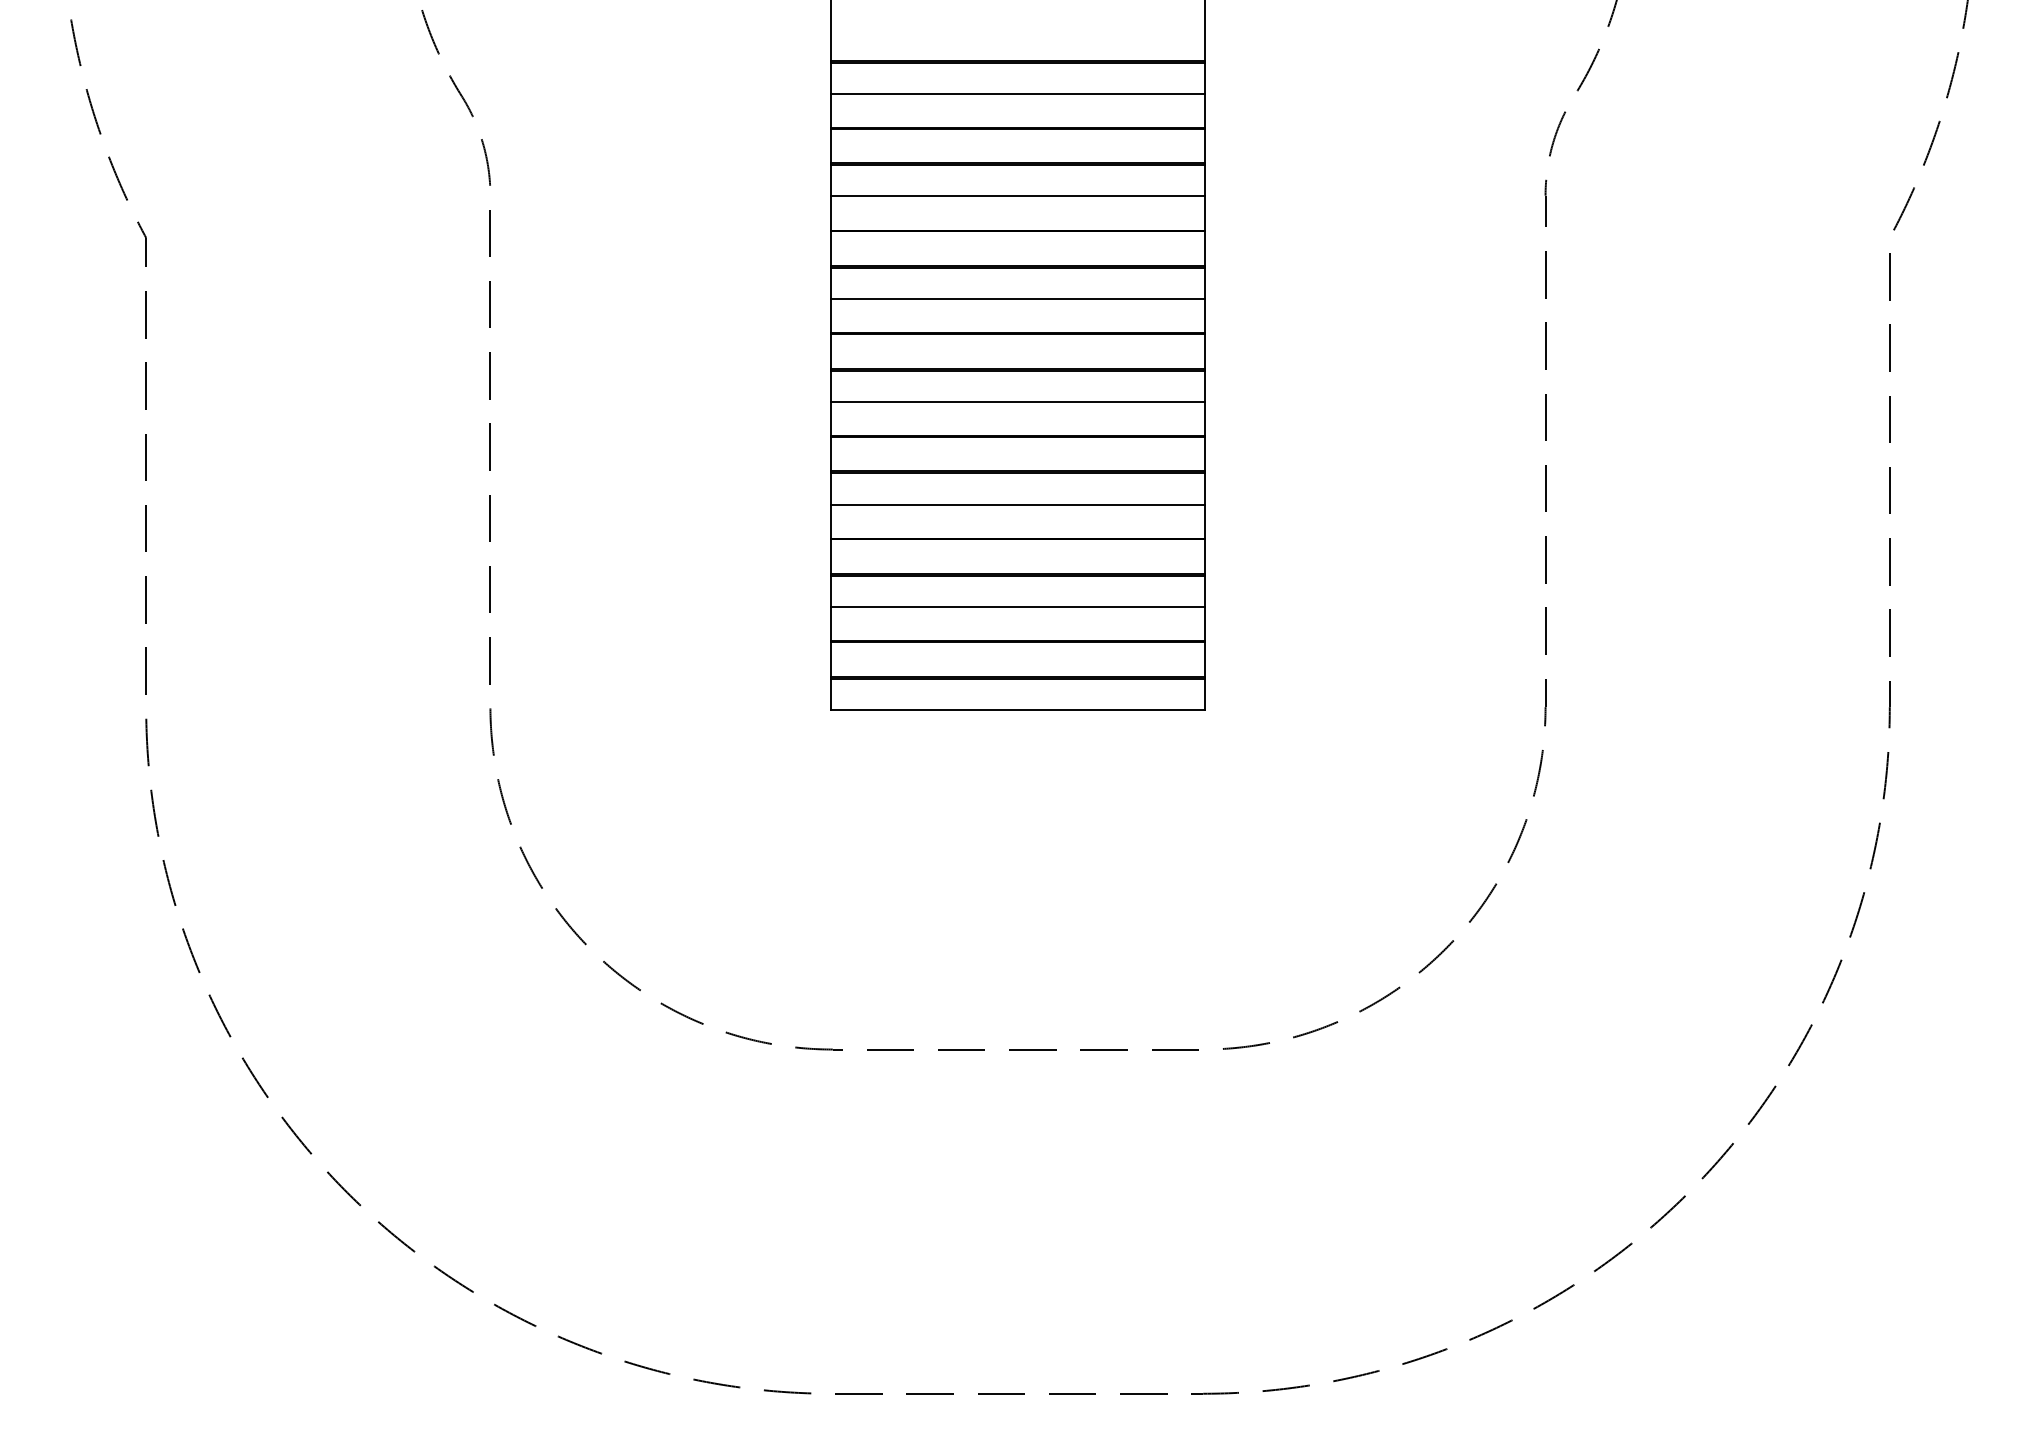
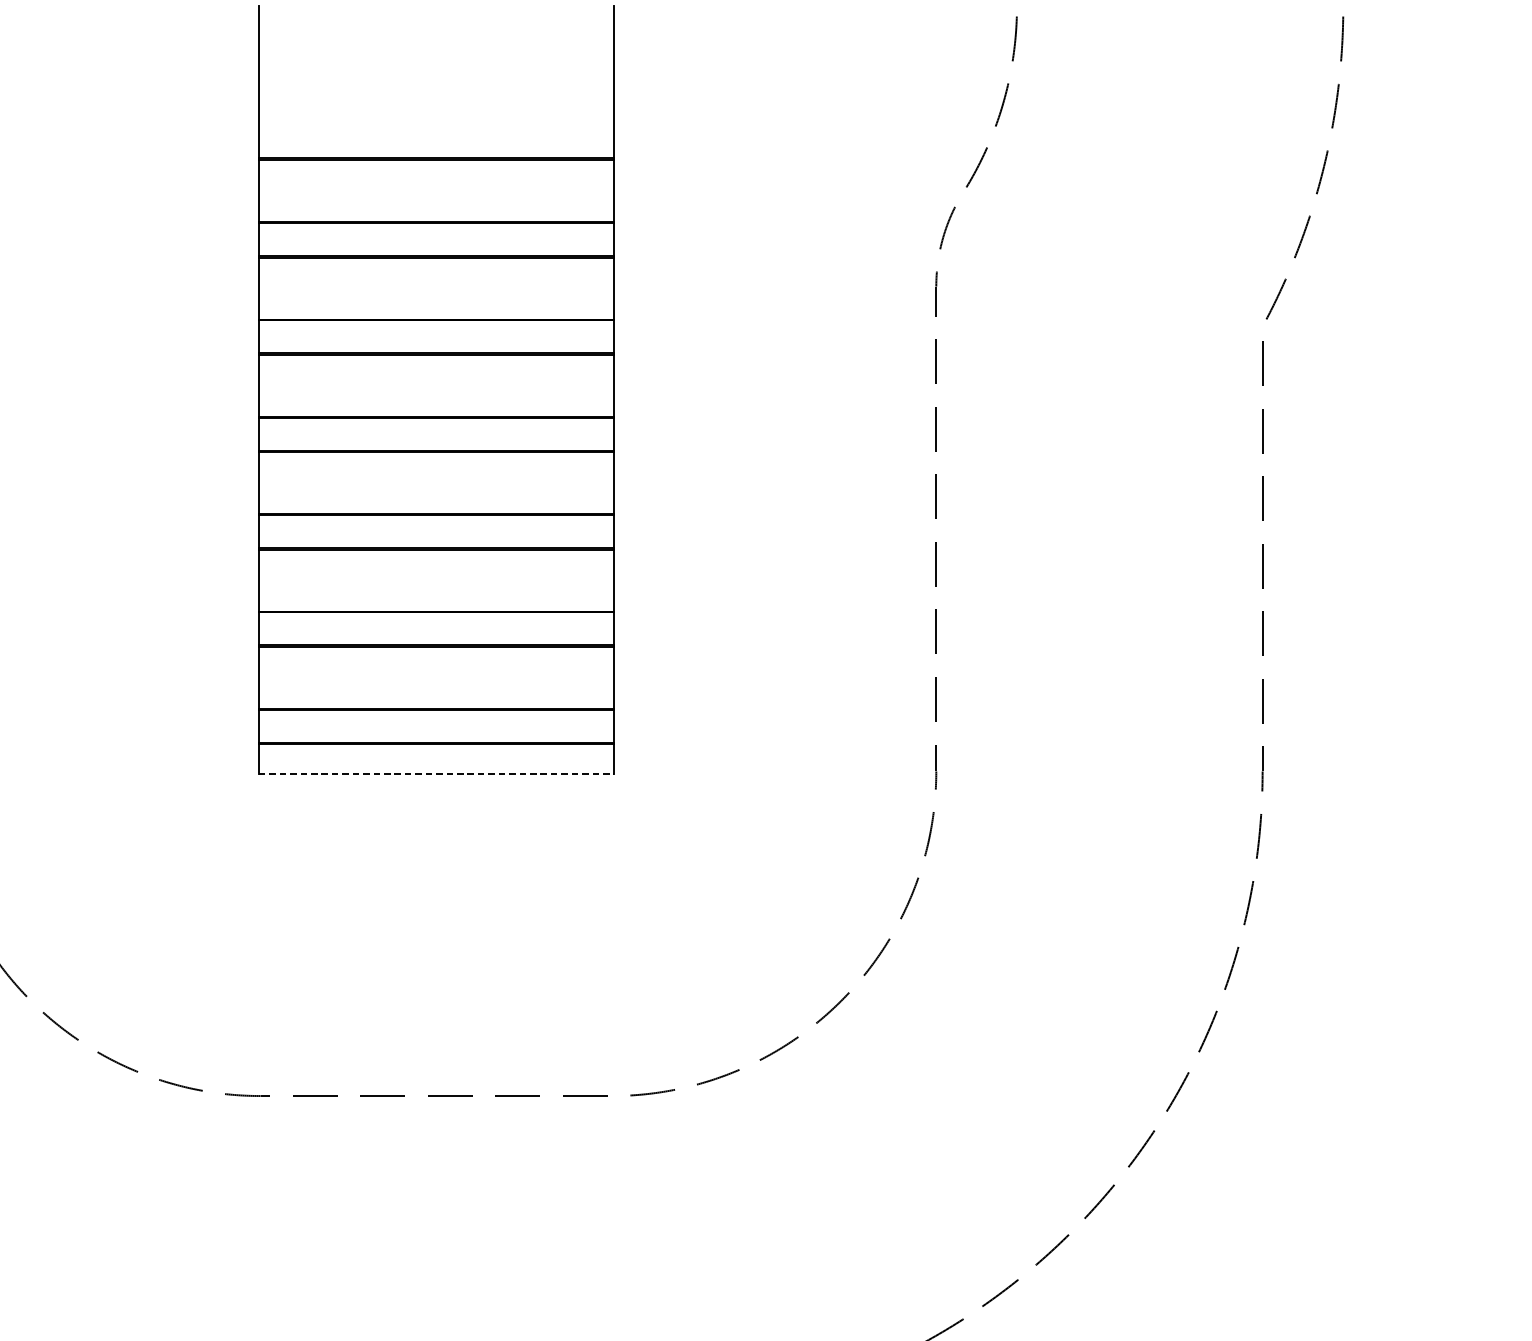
line: (1017, 93) -> (435, 189), removed
line: (1017, 196) -> (435, 287), removed
line: (1017, 299) -> (435, 385), removed
line: (1017, 401) -> (435, 481), removed
line: (1017, 504) -> (435, 579), removed
line: (1017, 607) -> (435, 676), removed
line: (1018, 709) -> (436, 773), solid -> dashed

